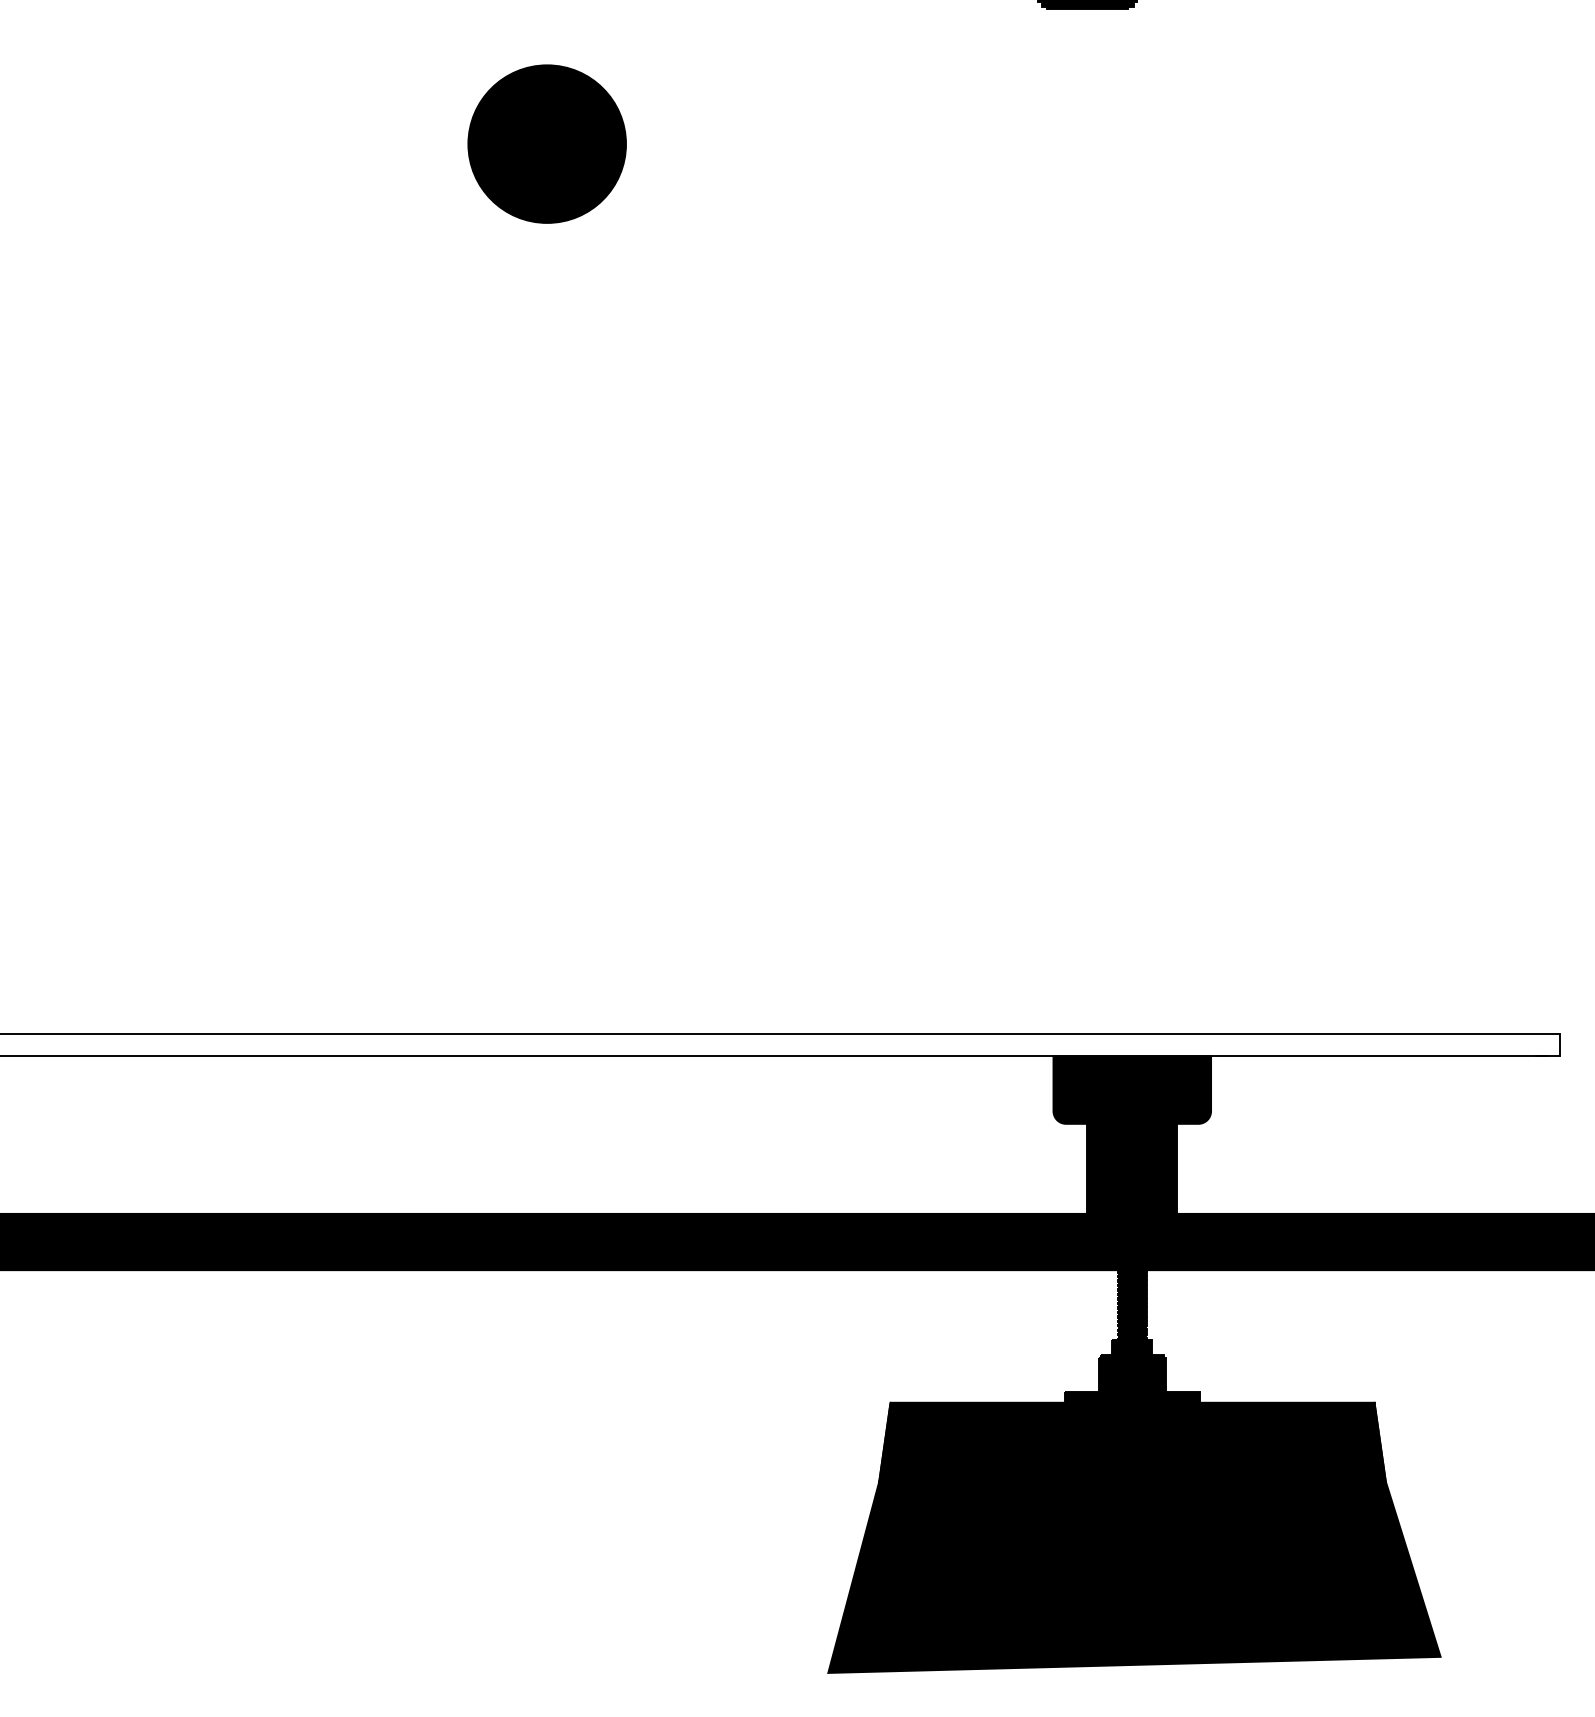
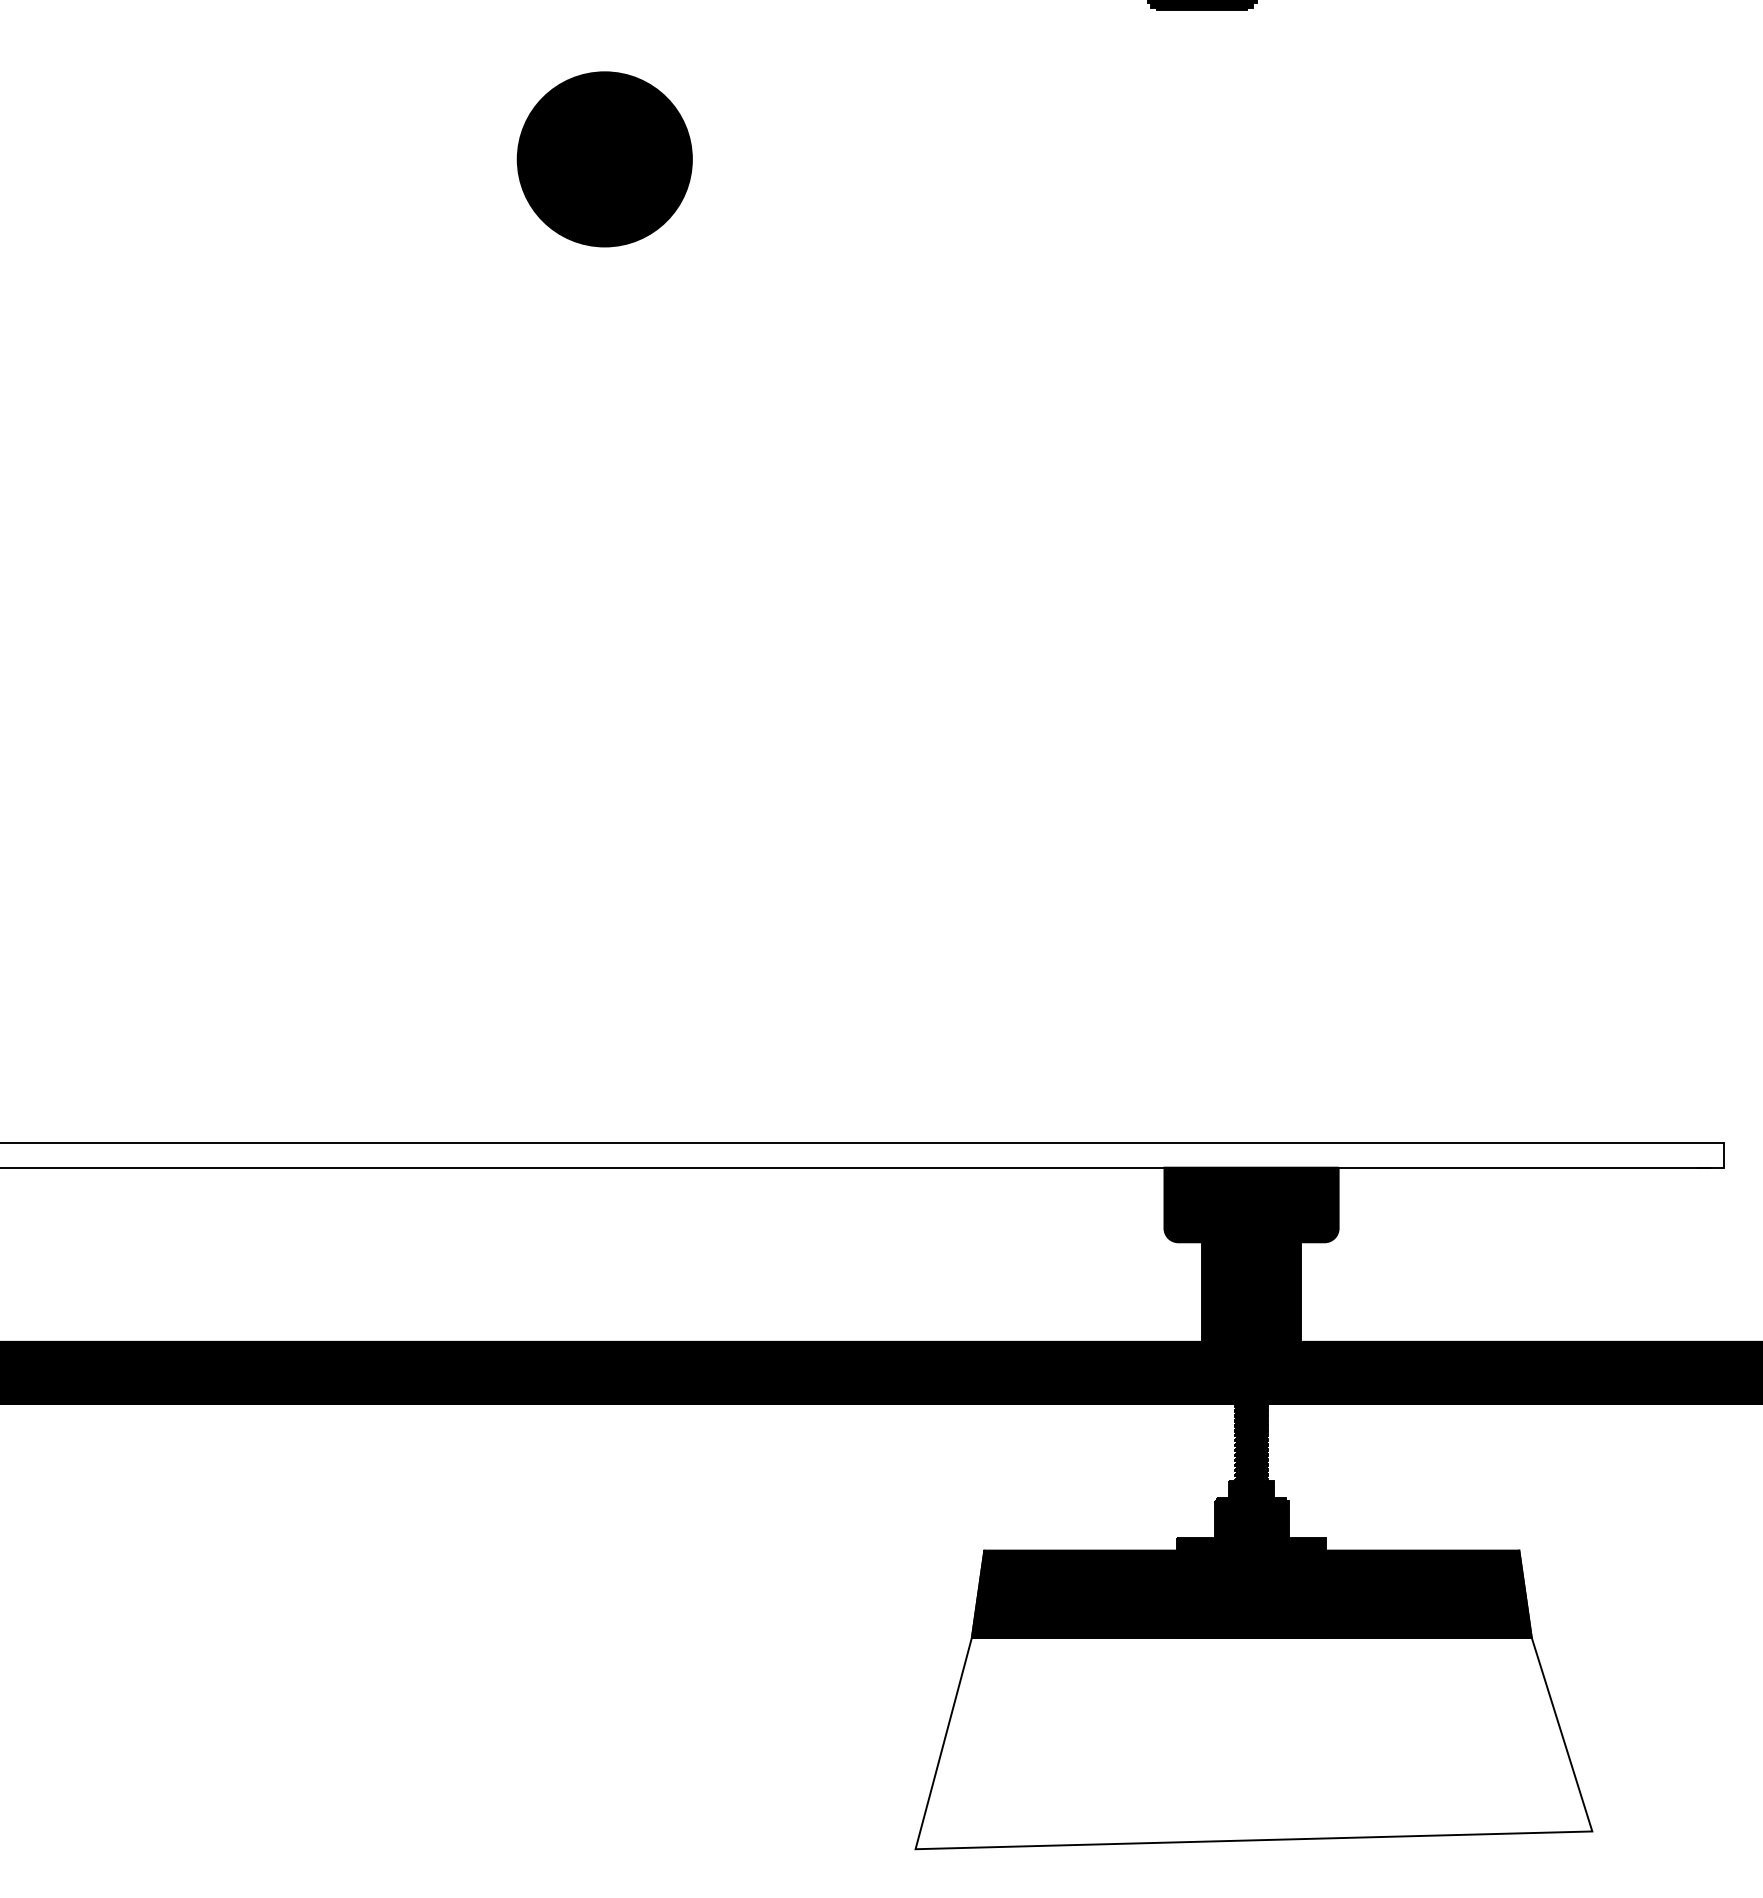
fill: (1134, 1577) -> (1253, 1743), removed

